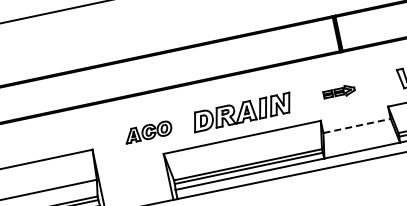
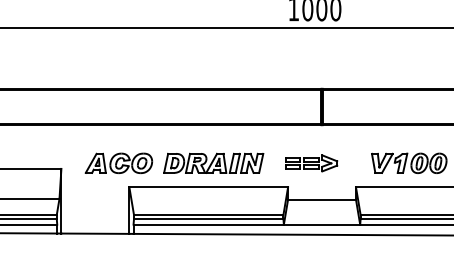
part: (339, 92) -> (311, 163), size x1.67
line: (357, 125) -> (322, 199), dashed -> solid
part: (147, 131) -> (118, 162), size x1.43

